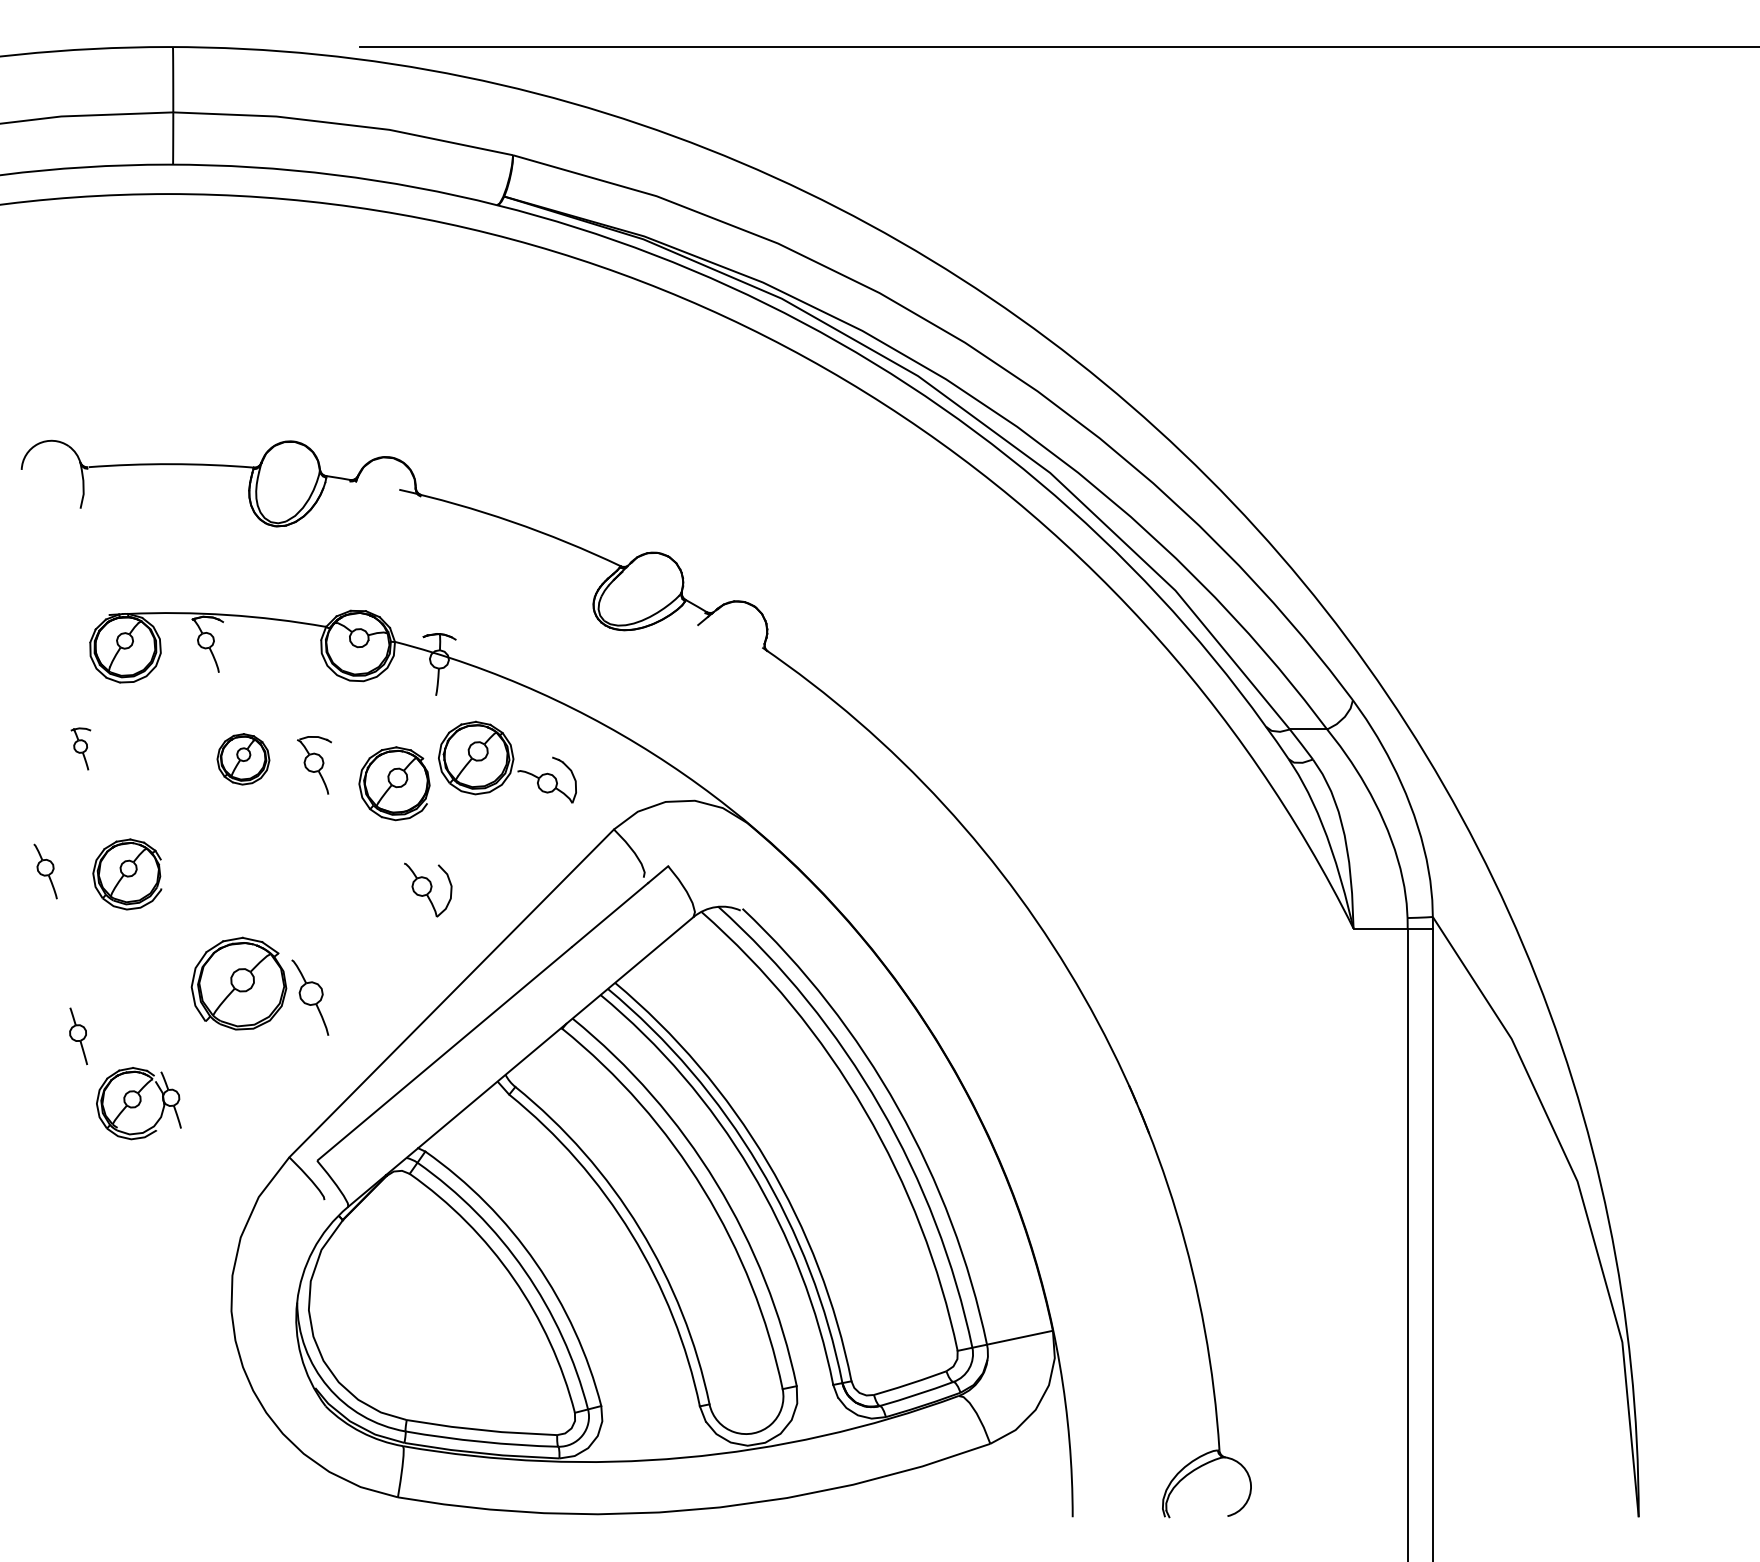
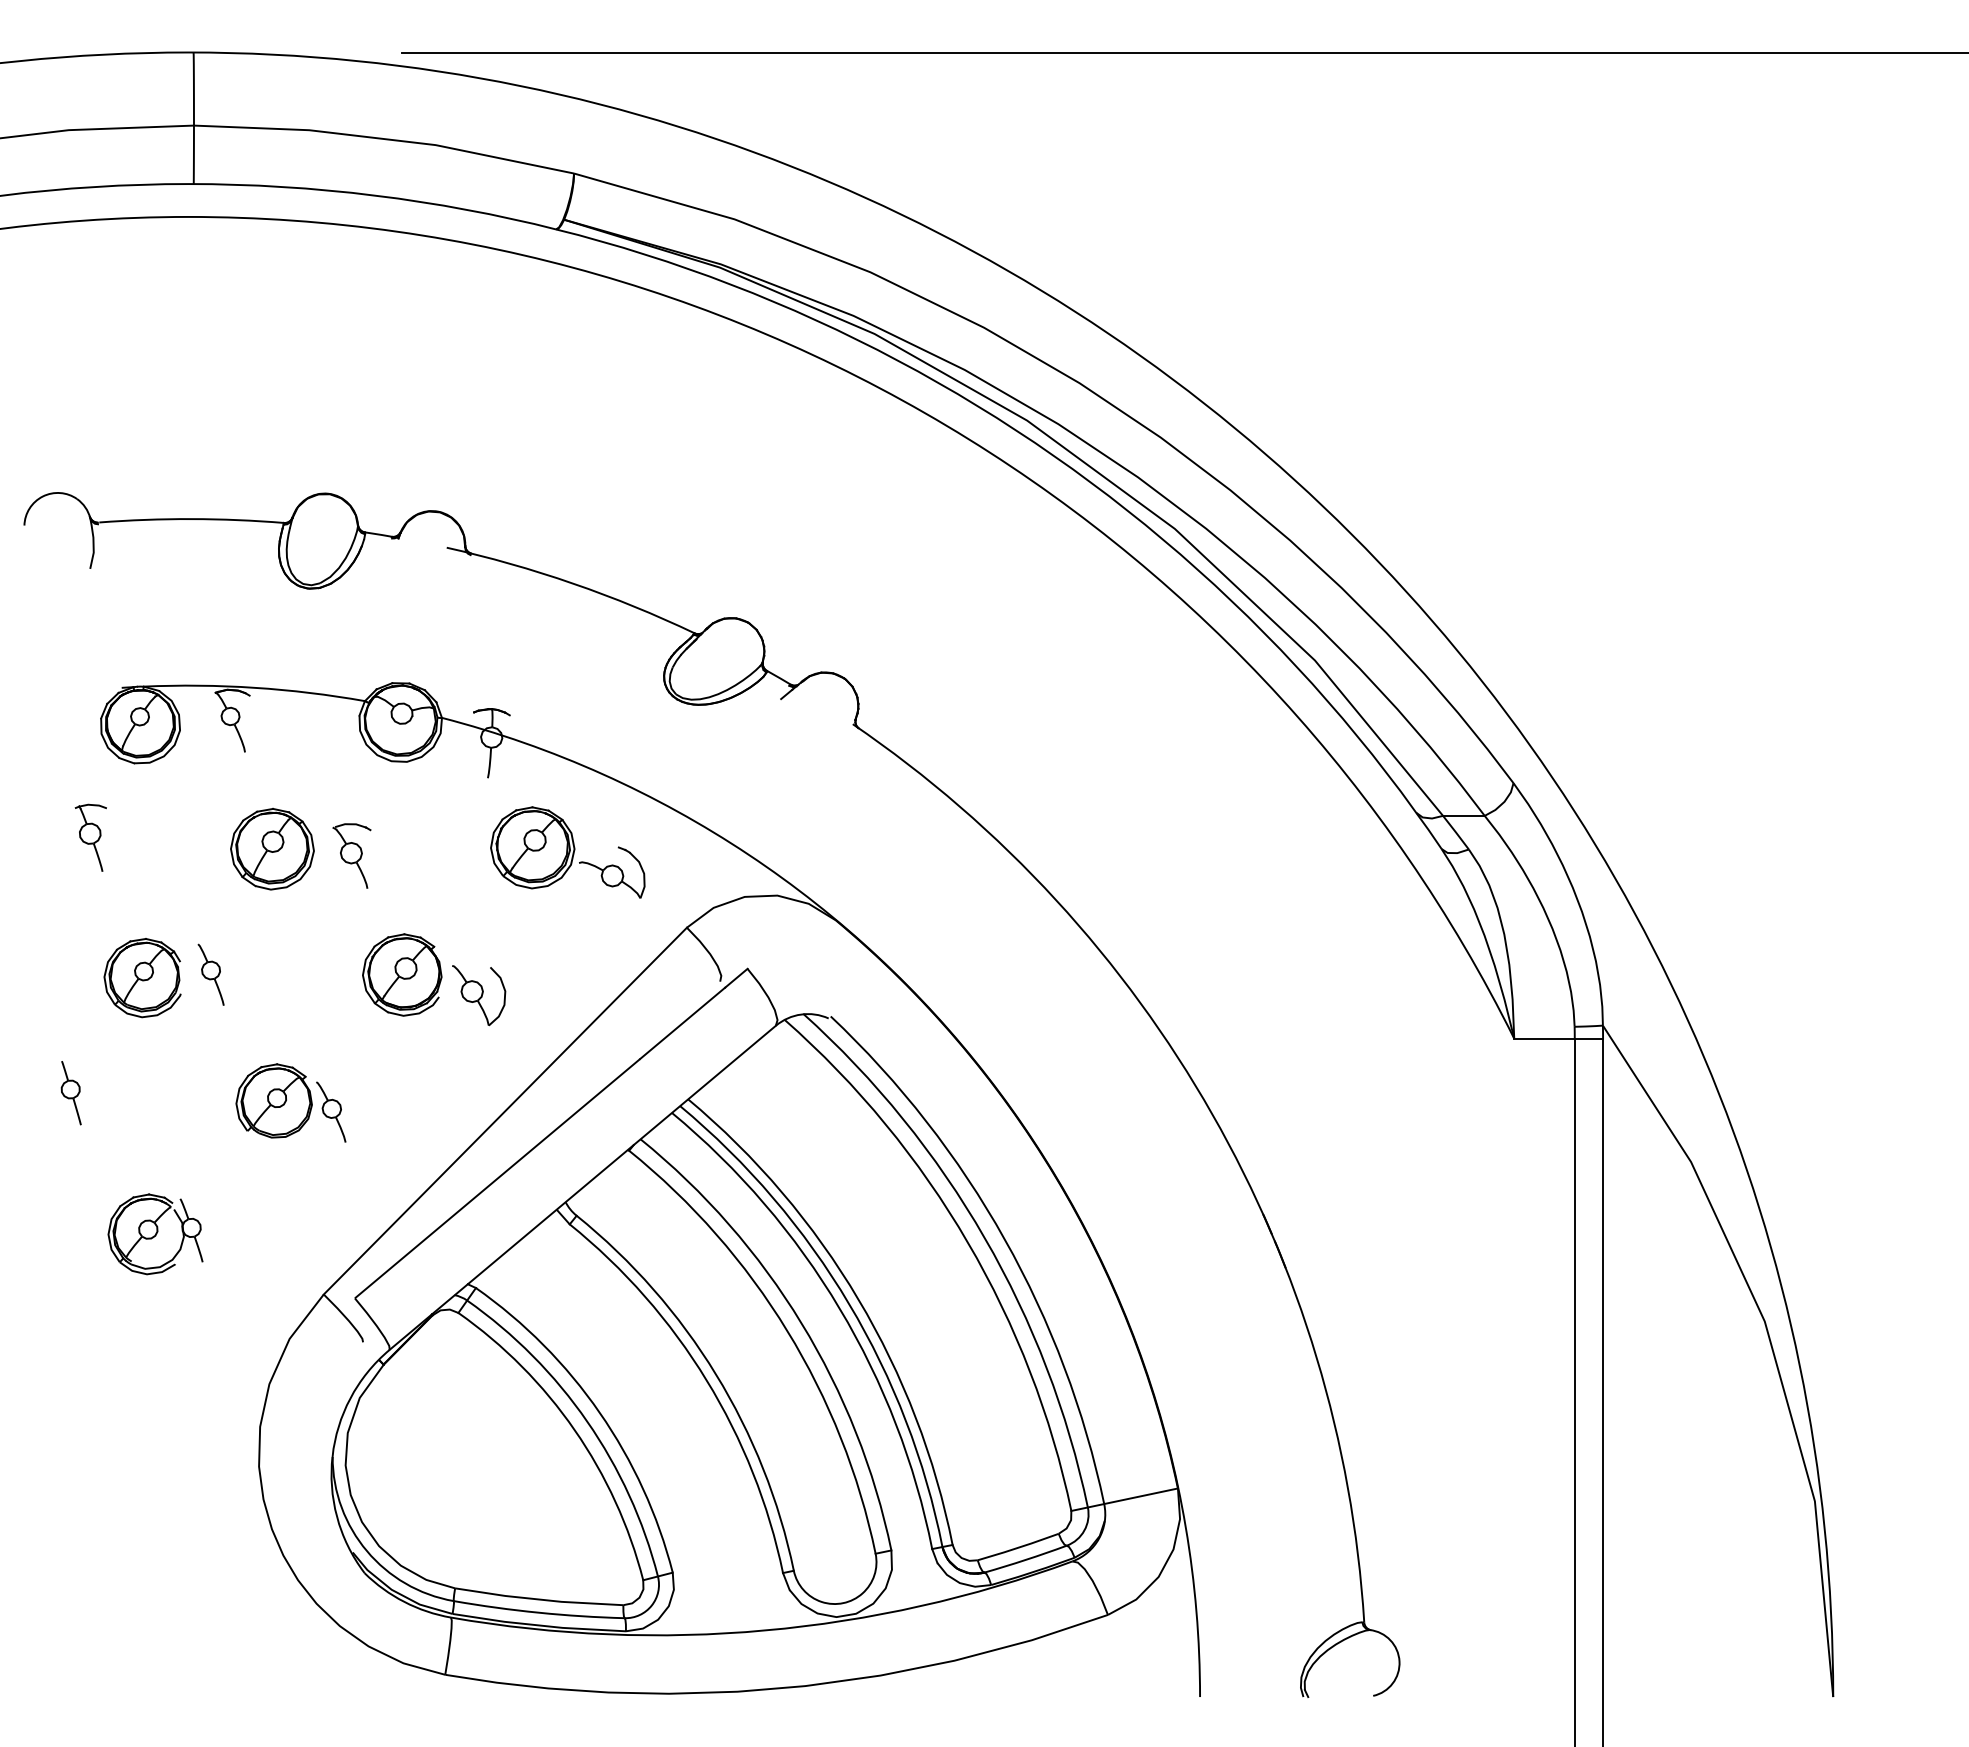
part: (80, 748) -> (90, 837), size x1.43
part: (243, 759) -> (272, 849), size x1.43
part: (394, 783) -> (402, 974), moved
part: (45, 871) -> (210, 974), moved
part: (259, 985) -> (290, 1102), size x0.71
part: (78, 1036) -> (71, 1093), moved

